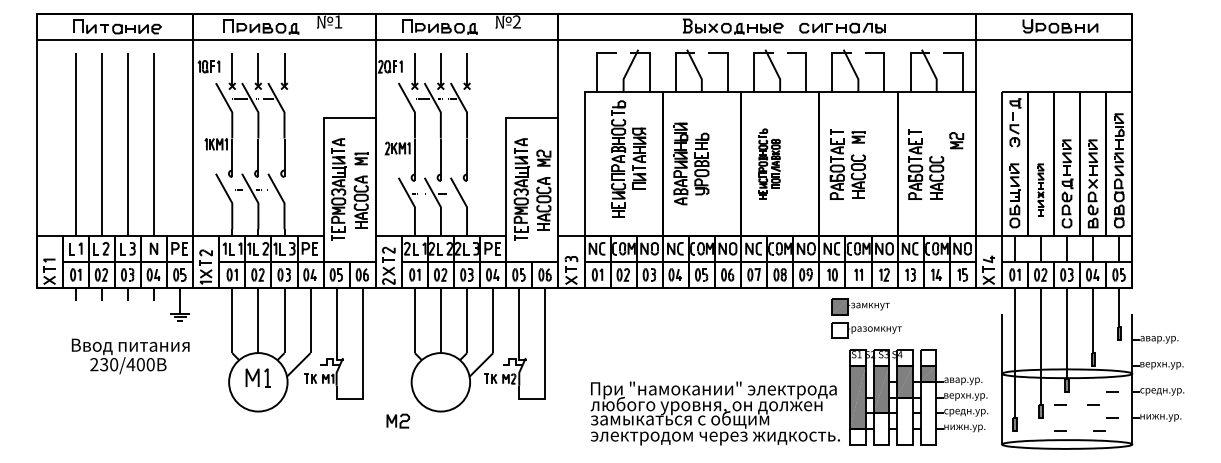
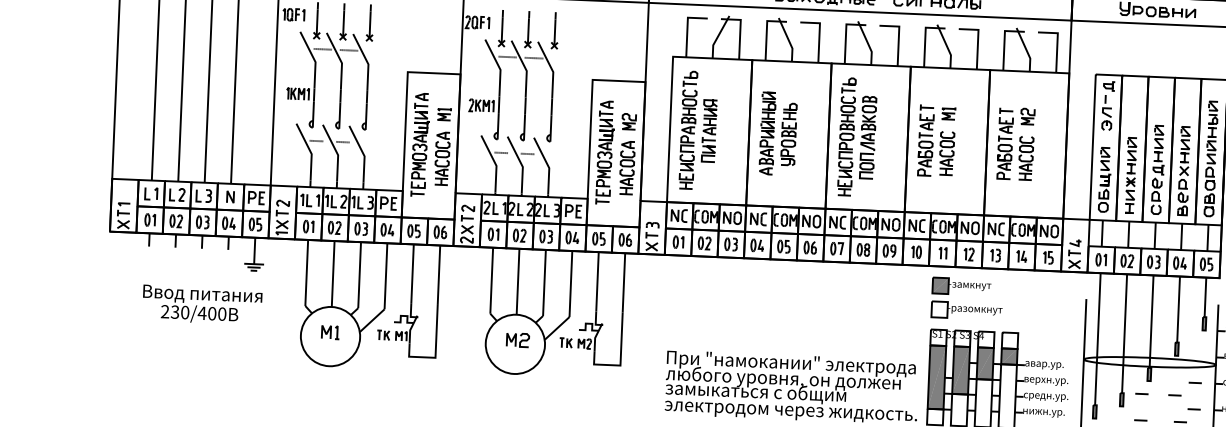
part: (956, 140) -> (1027, 116), moved
part: (628, 158) -> (698, 130), moved
part: (769, 163) -> (857, 136), size x1.67
part: (1040, 189) -> (1130, 174), size x1.43
part: (865, 326) -> (965, 306), moved
part: (257, 378) -> (329, 332), size x0.71
part: (398, 420) -> (518, 339), moved

